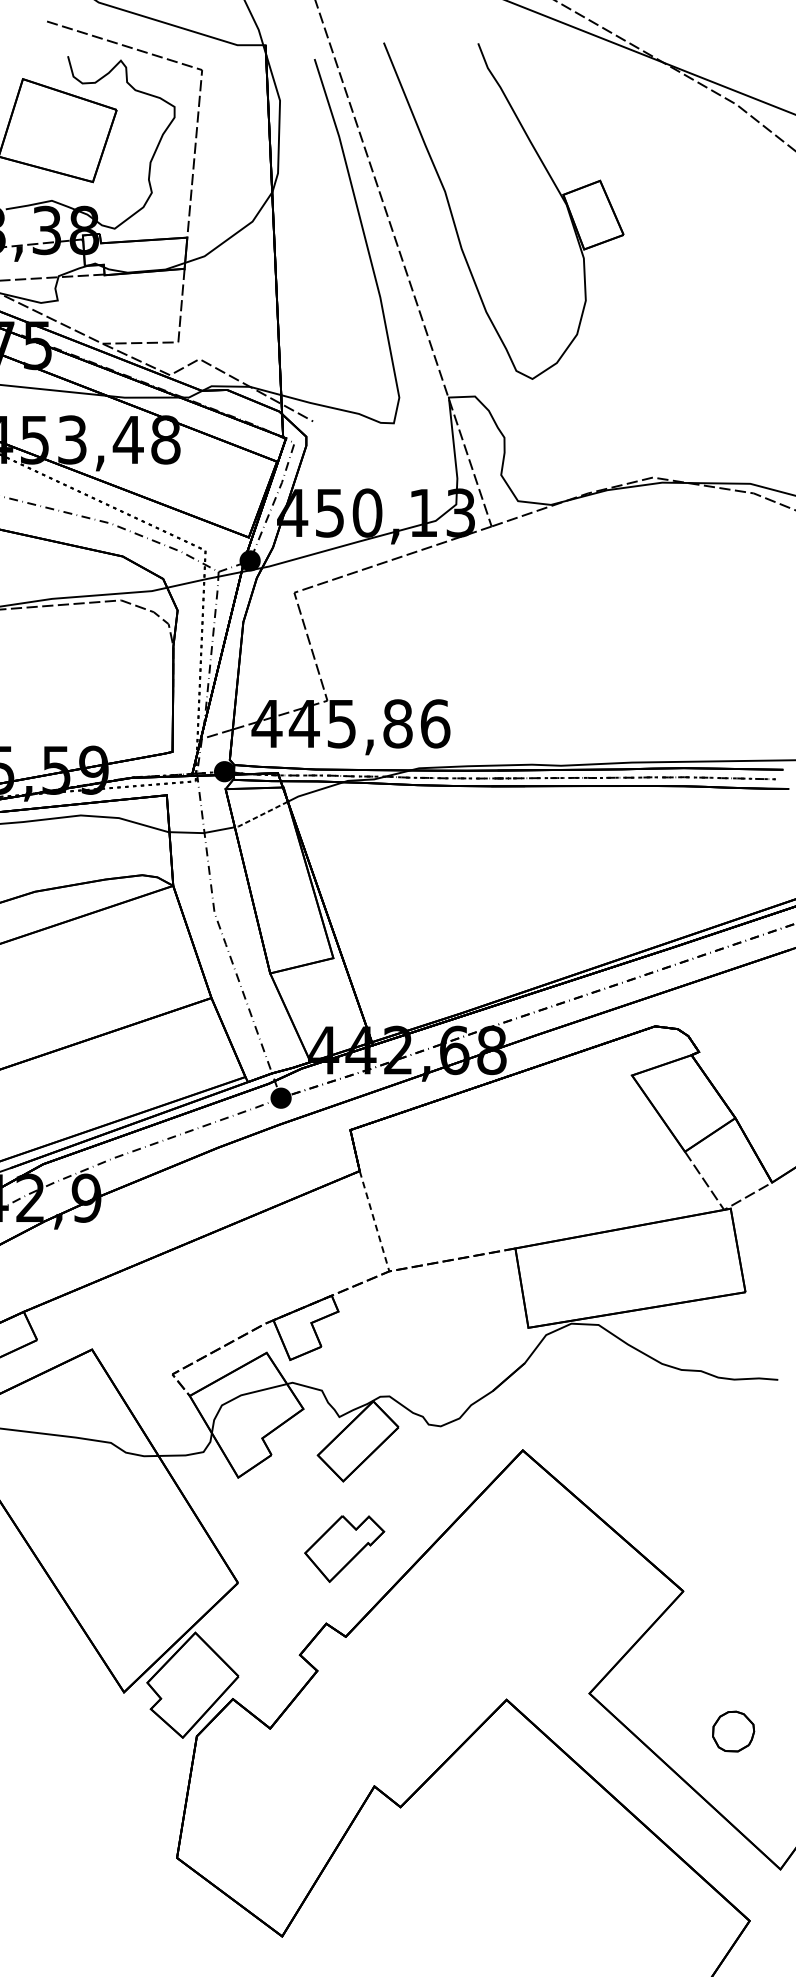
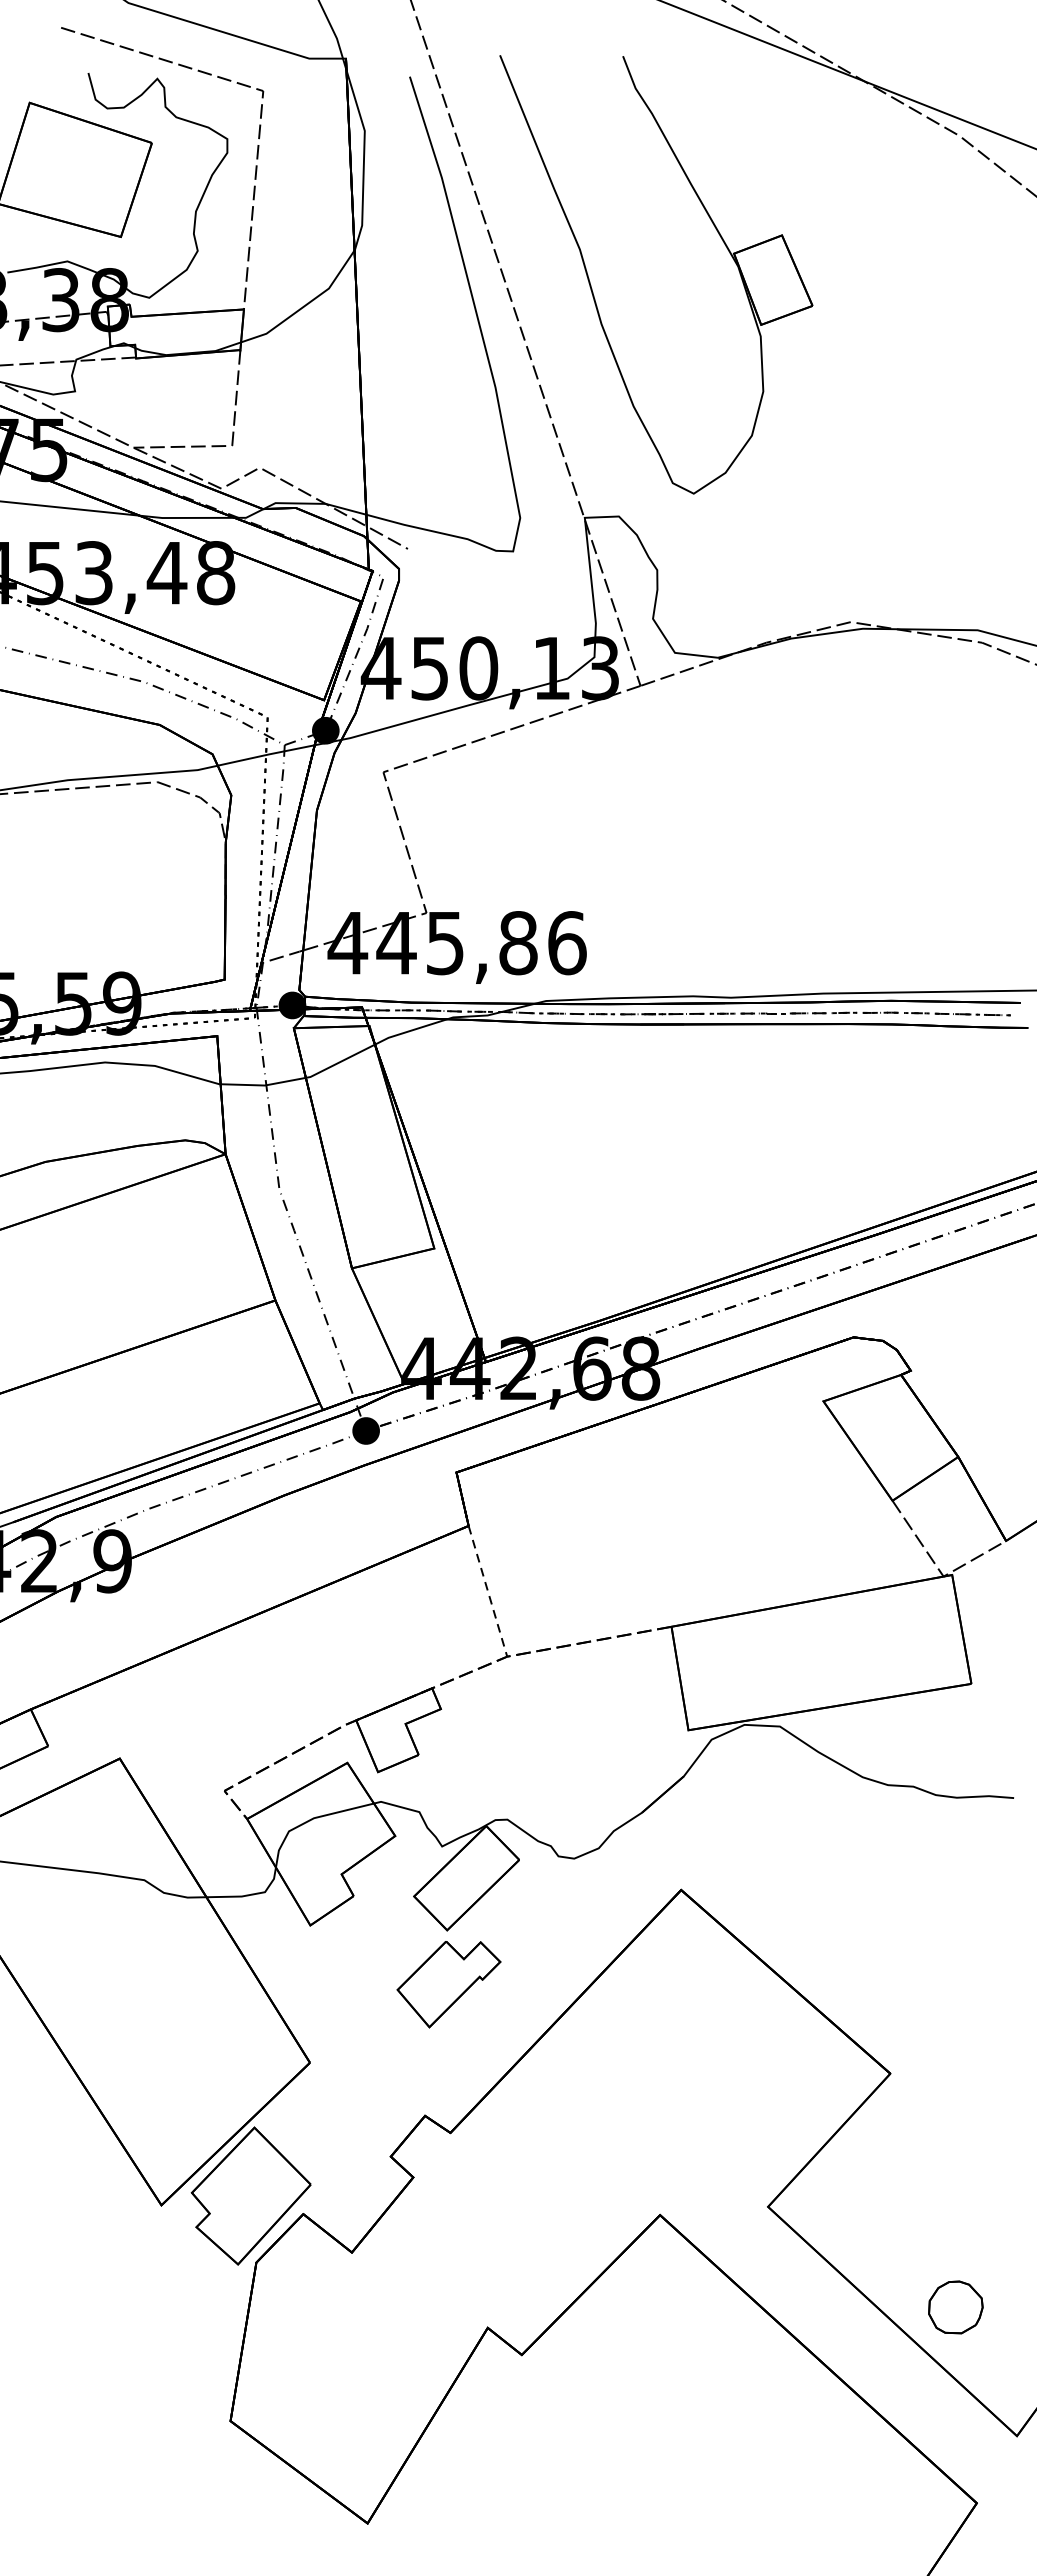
line: (260, 815) -> (339, 1062), dashed -> solid
part: (344, 1549) -> (448, 1984), moved
part: (733, 1731) -> (955, 2307), moved

